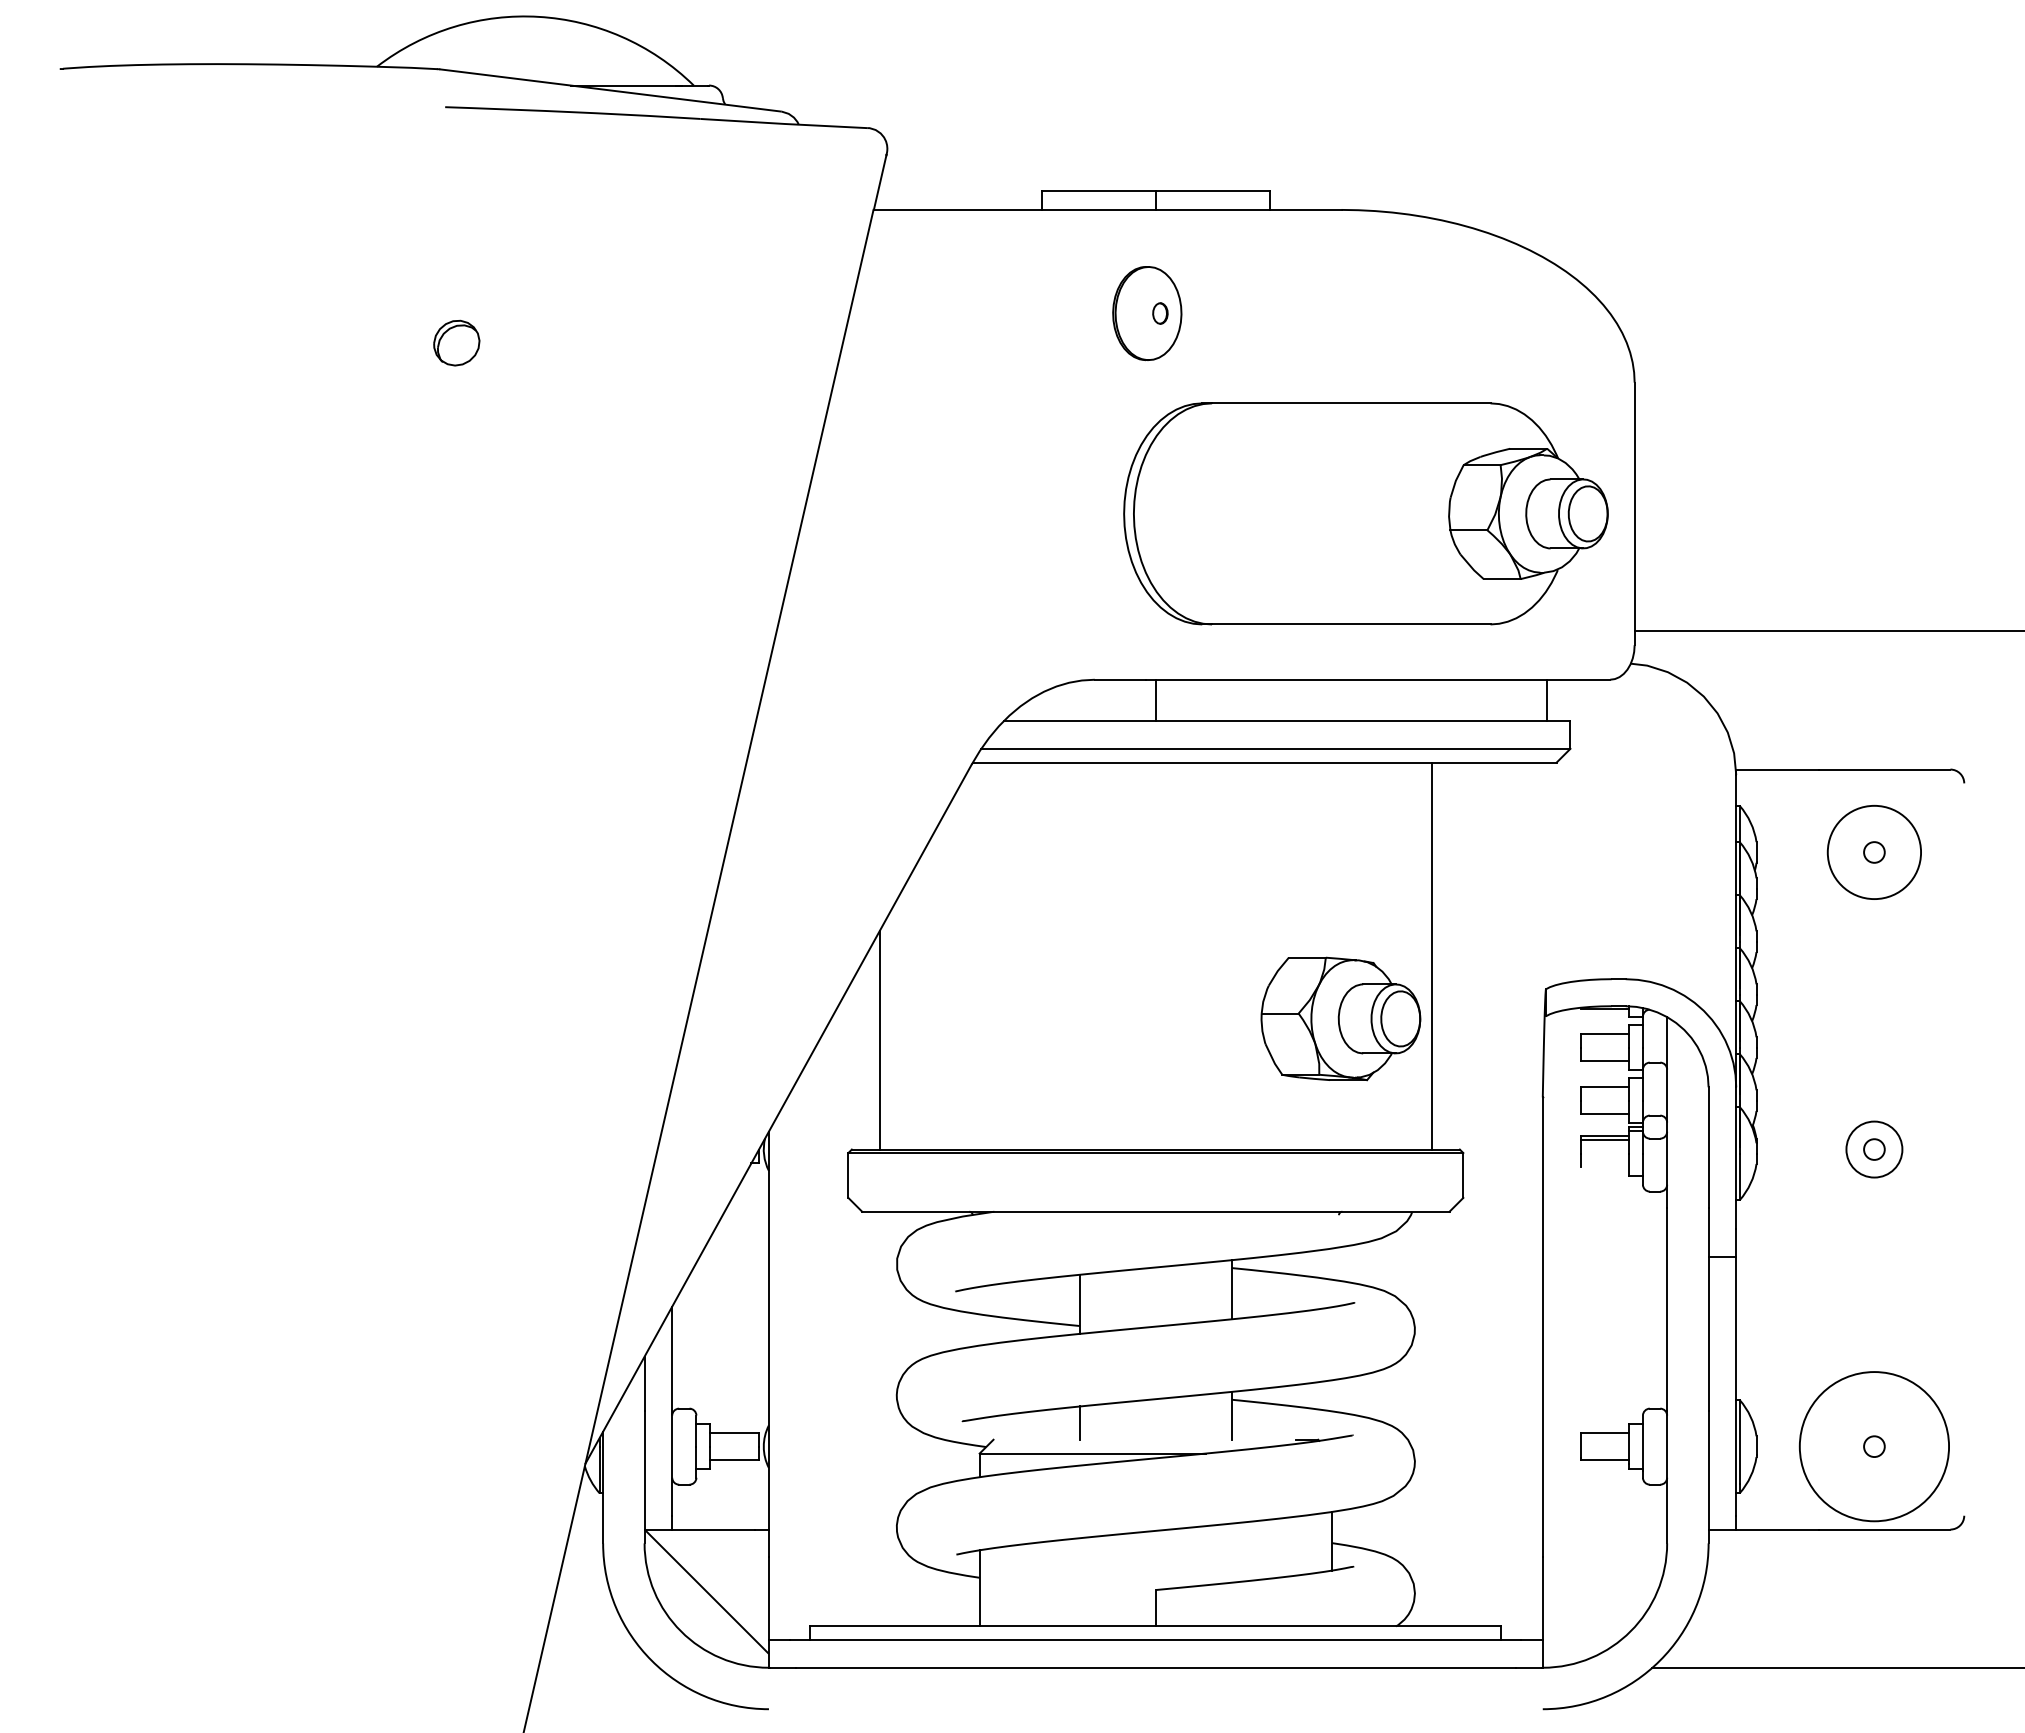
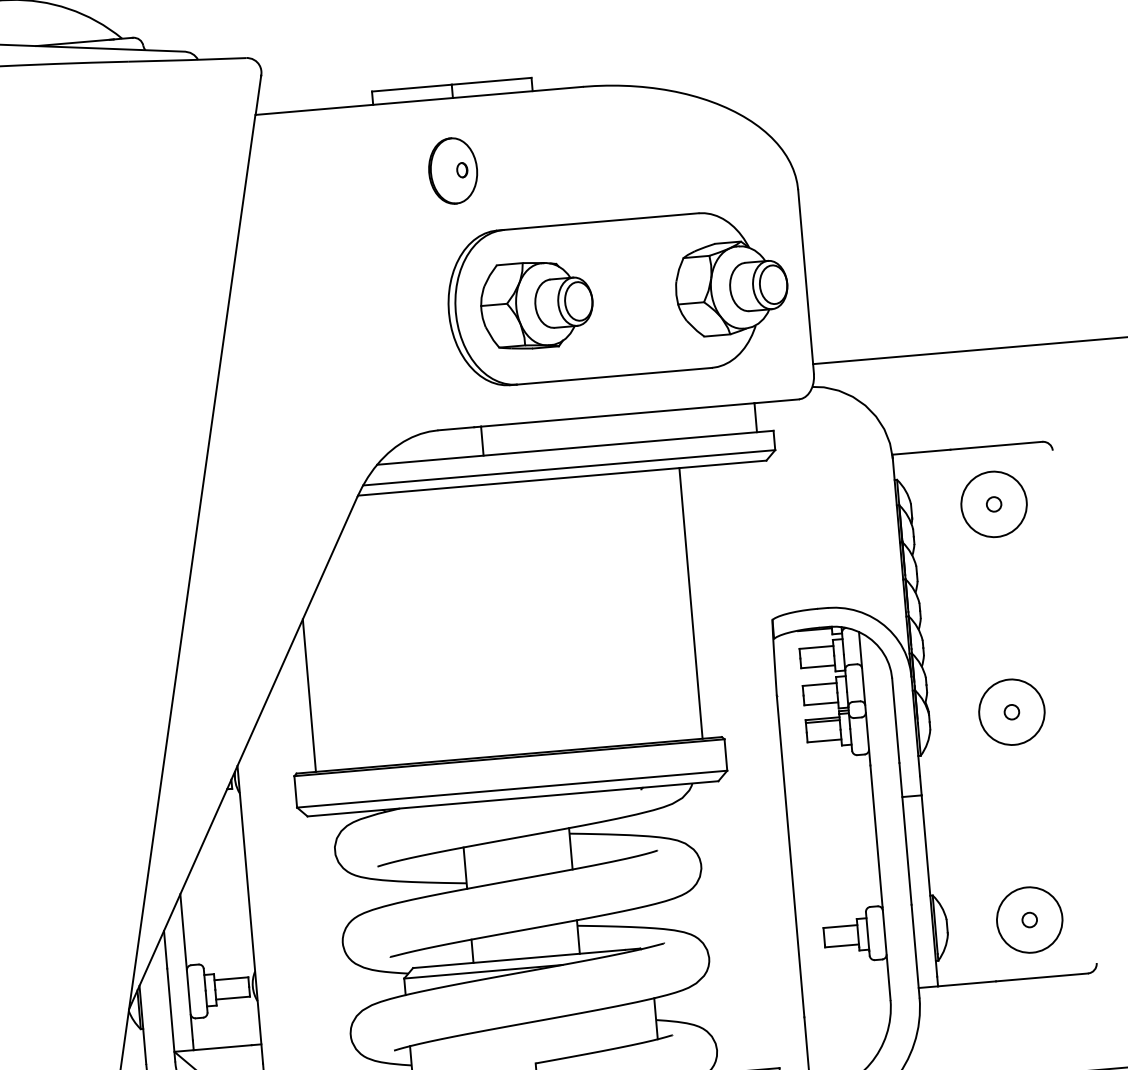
part: (1340, 1018) -> (536, 304), moved
circle: (1874, 1149) -> (1011, 712), size x1.67
line: (1604, 1167) -> (824, 740), added
line: (1155, 1197) -> (511, 788), added
line: (1144, 1439) -> (518, 958), added
circle: (1874, 1446) -> (1029, 919), size x0.62

